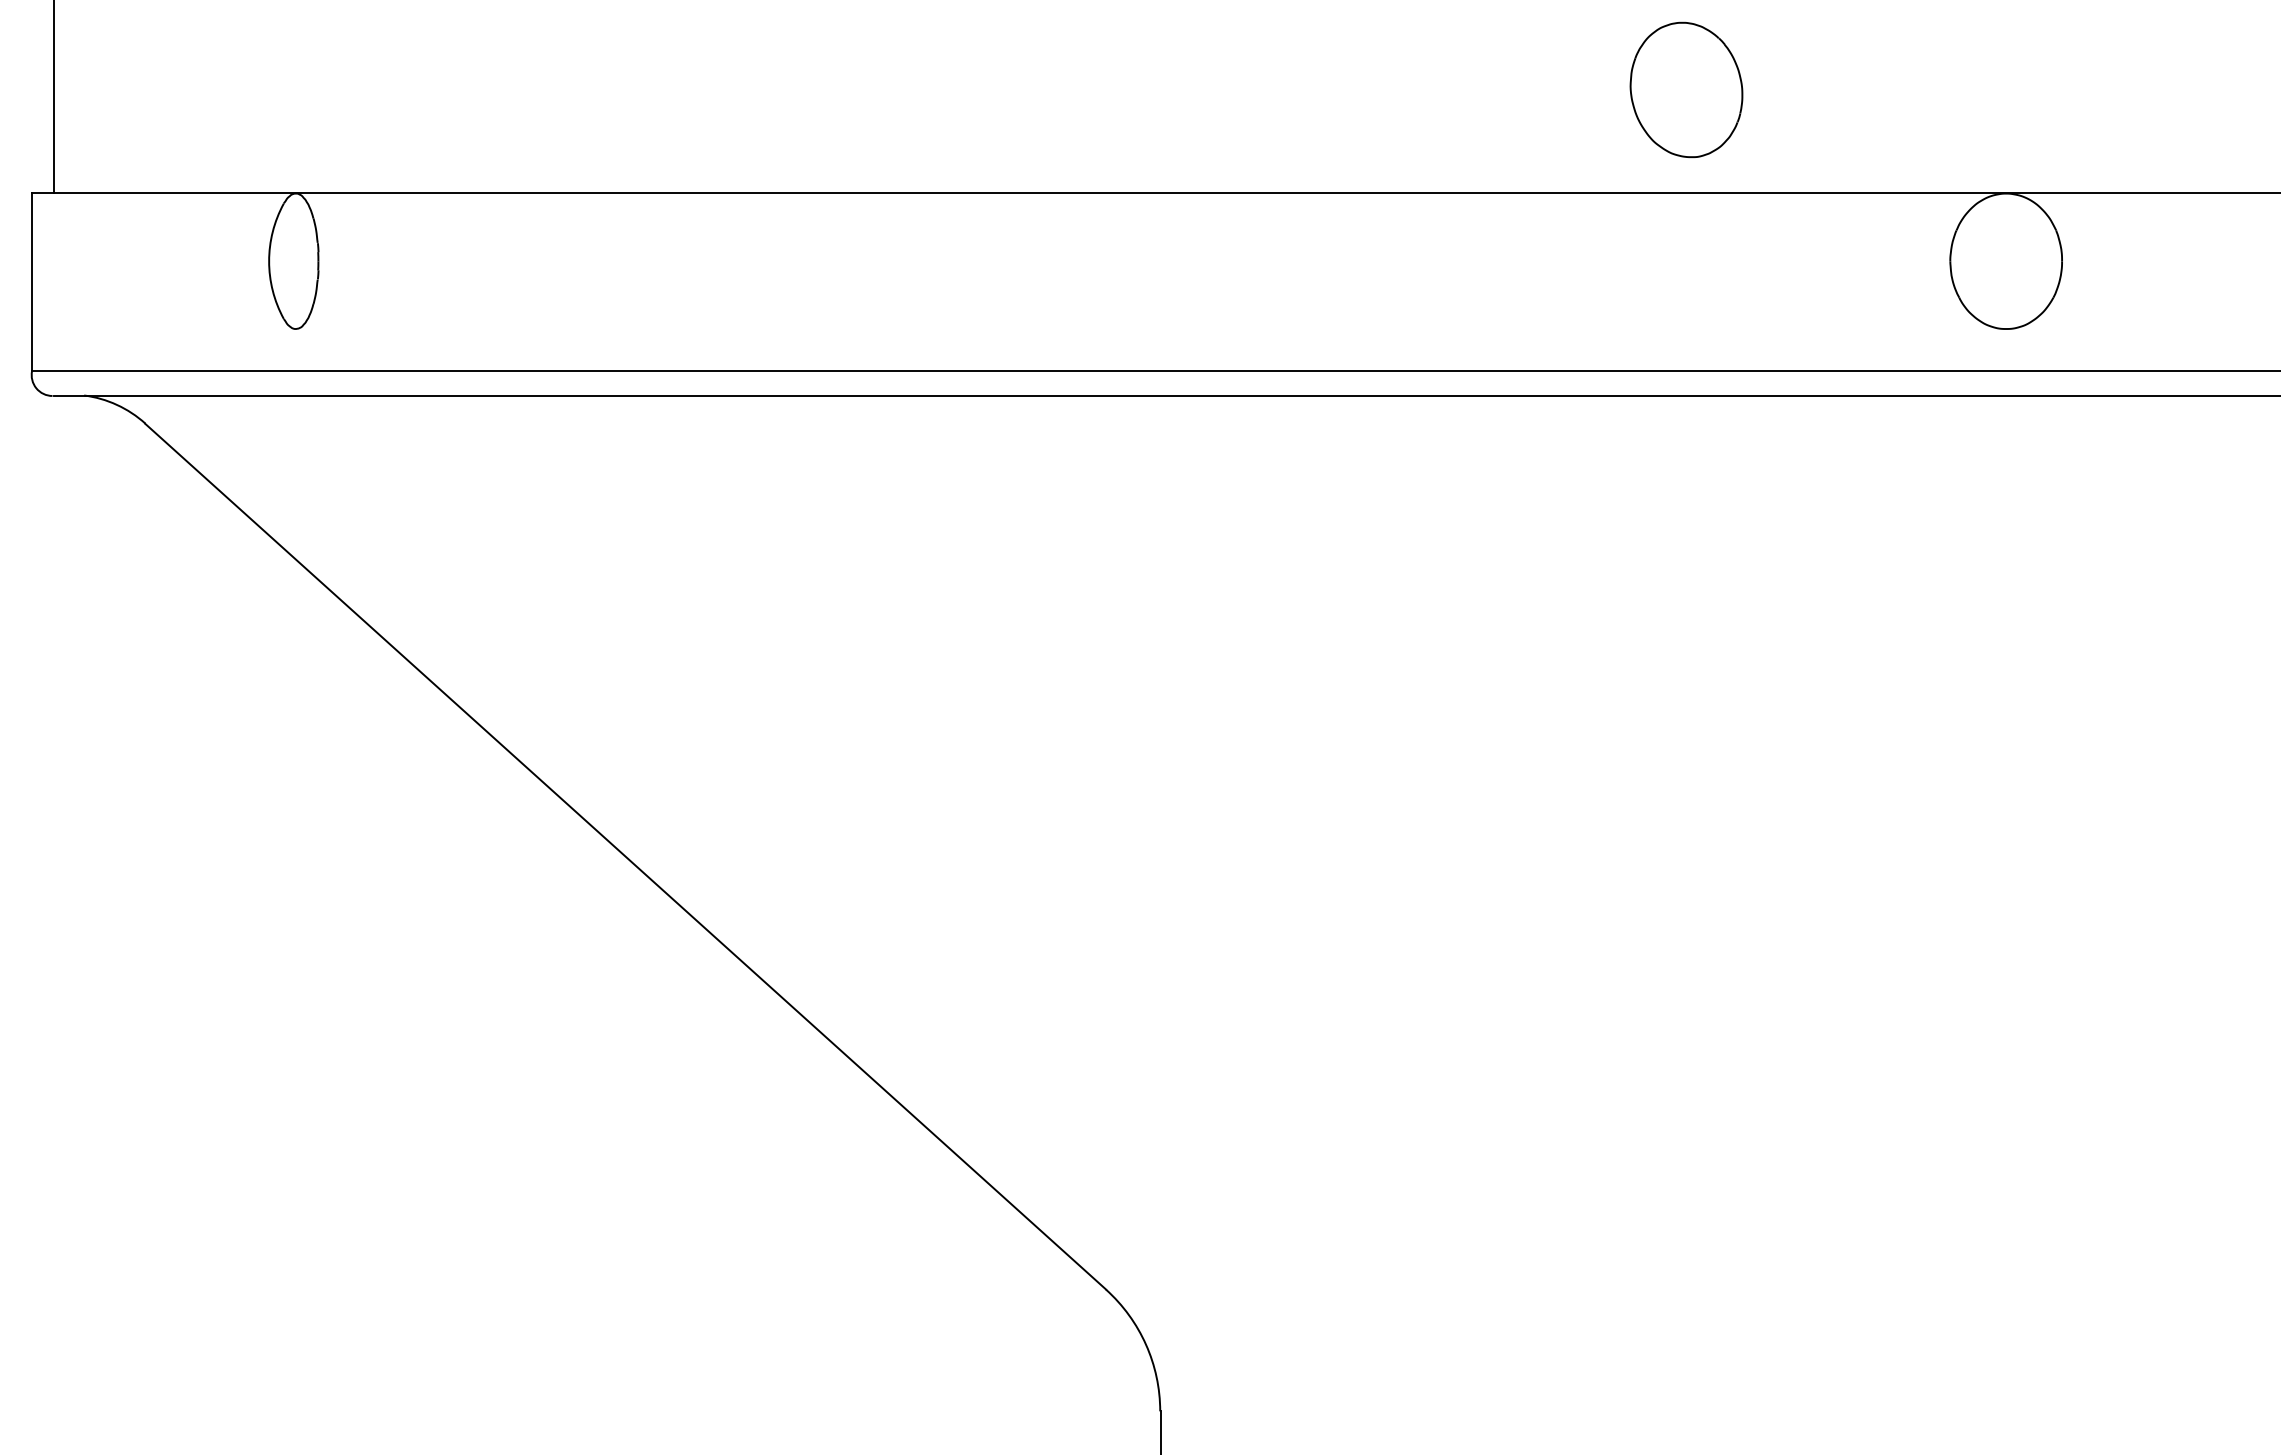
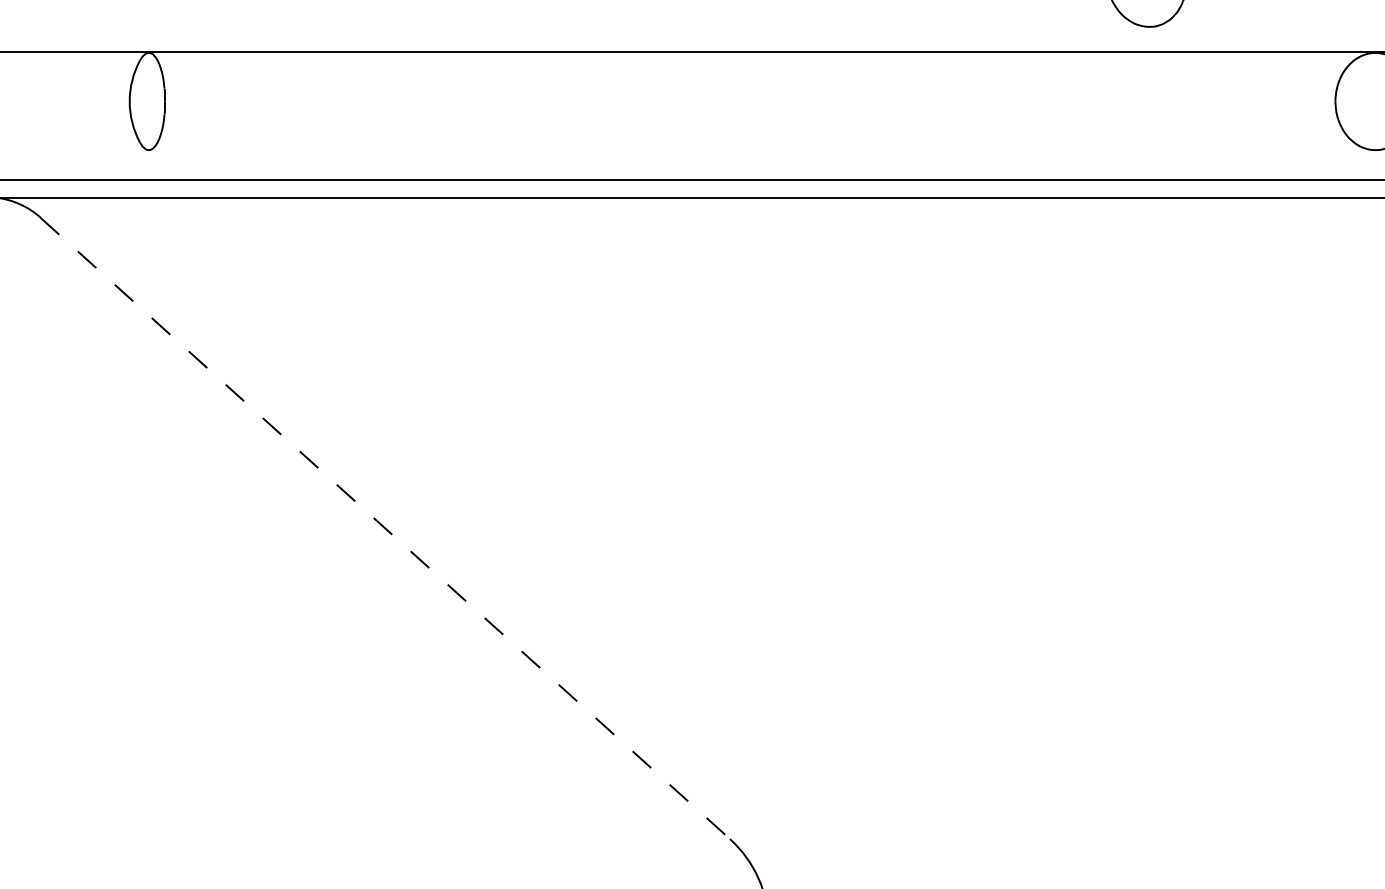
line: (625, 856) -> (385, 528), solid -> dashed

